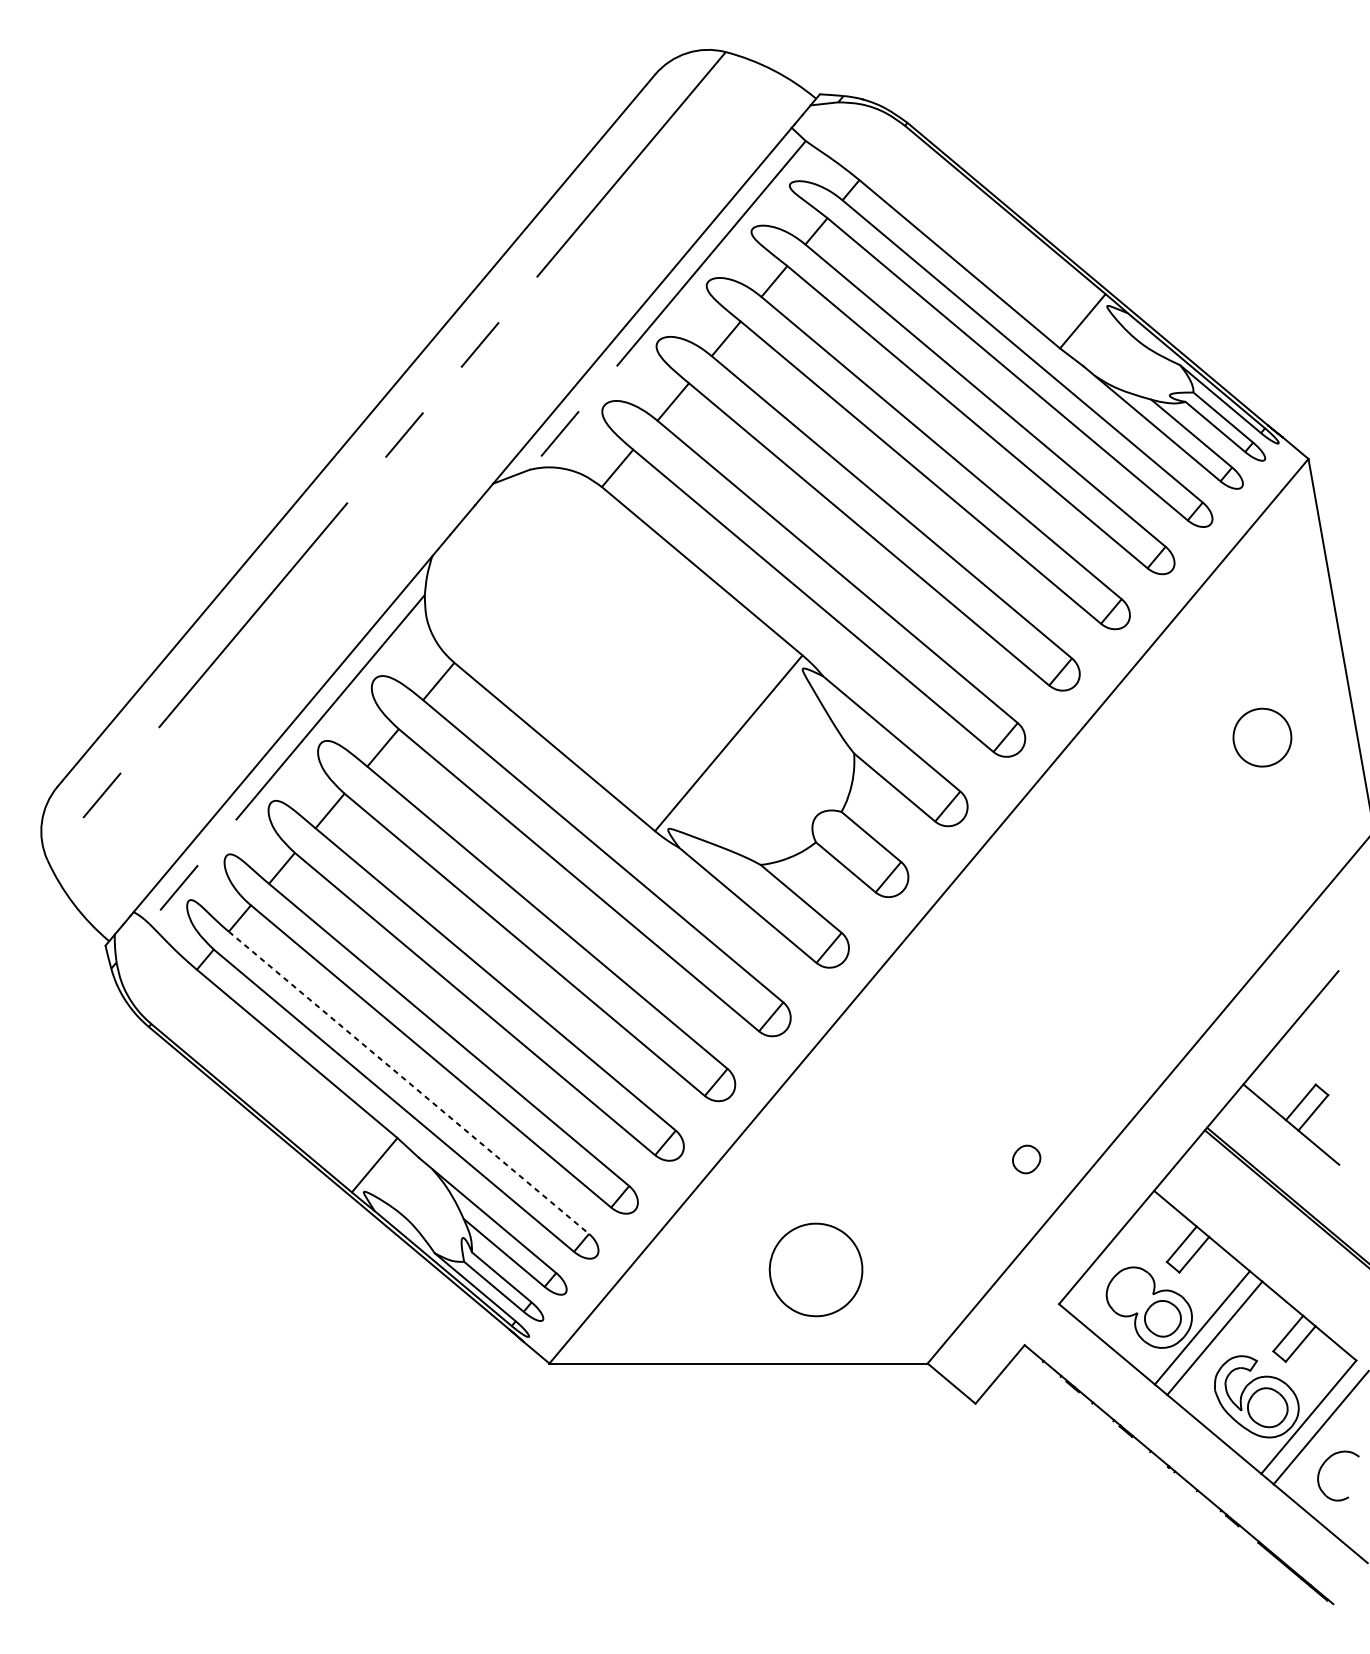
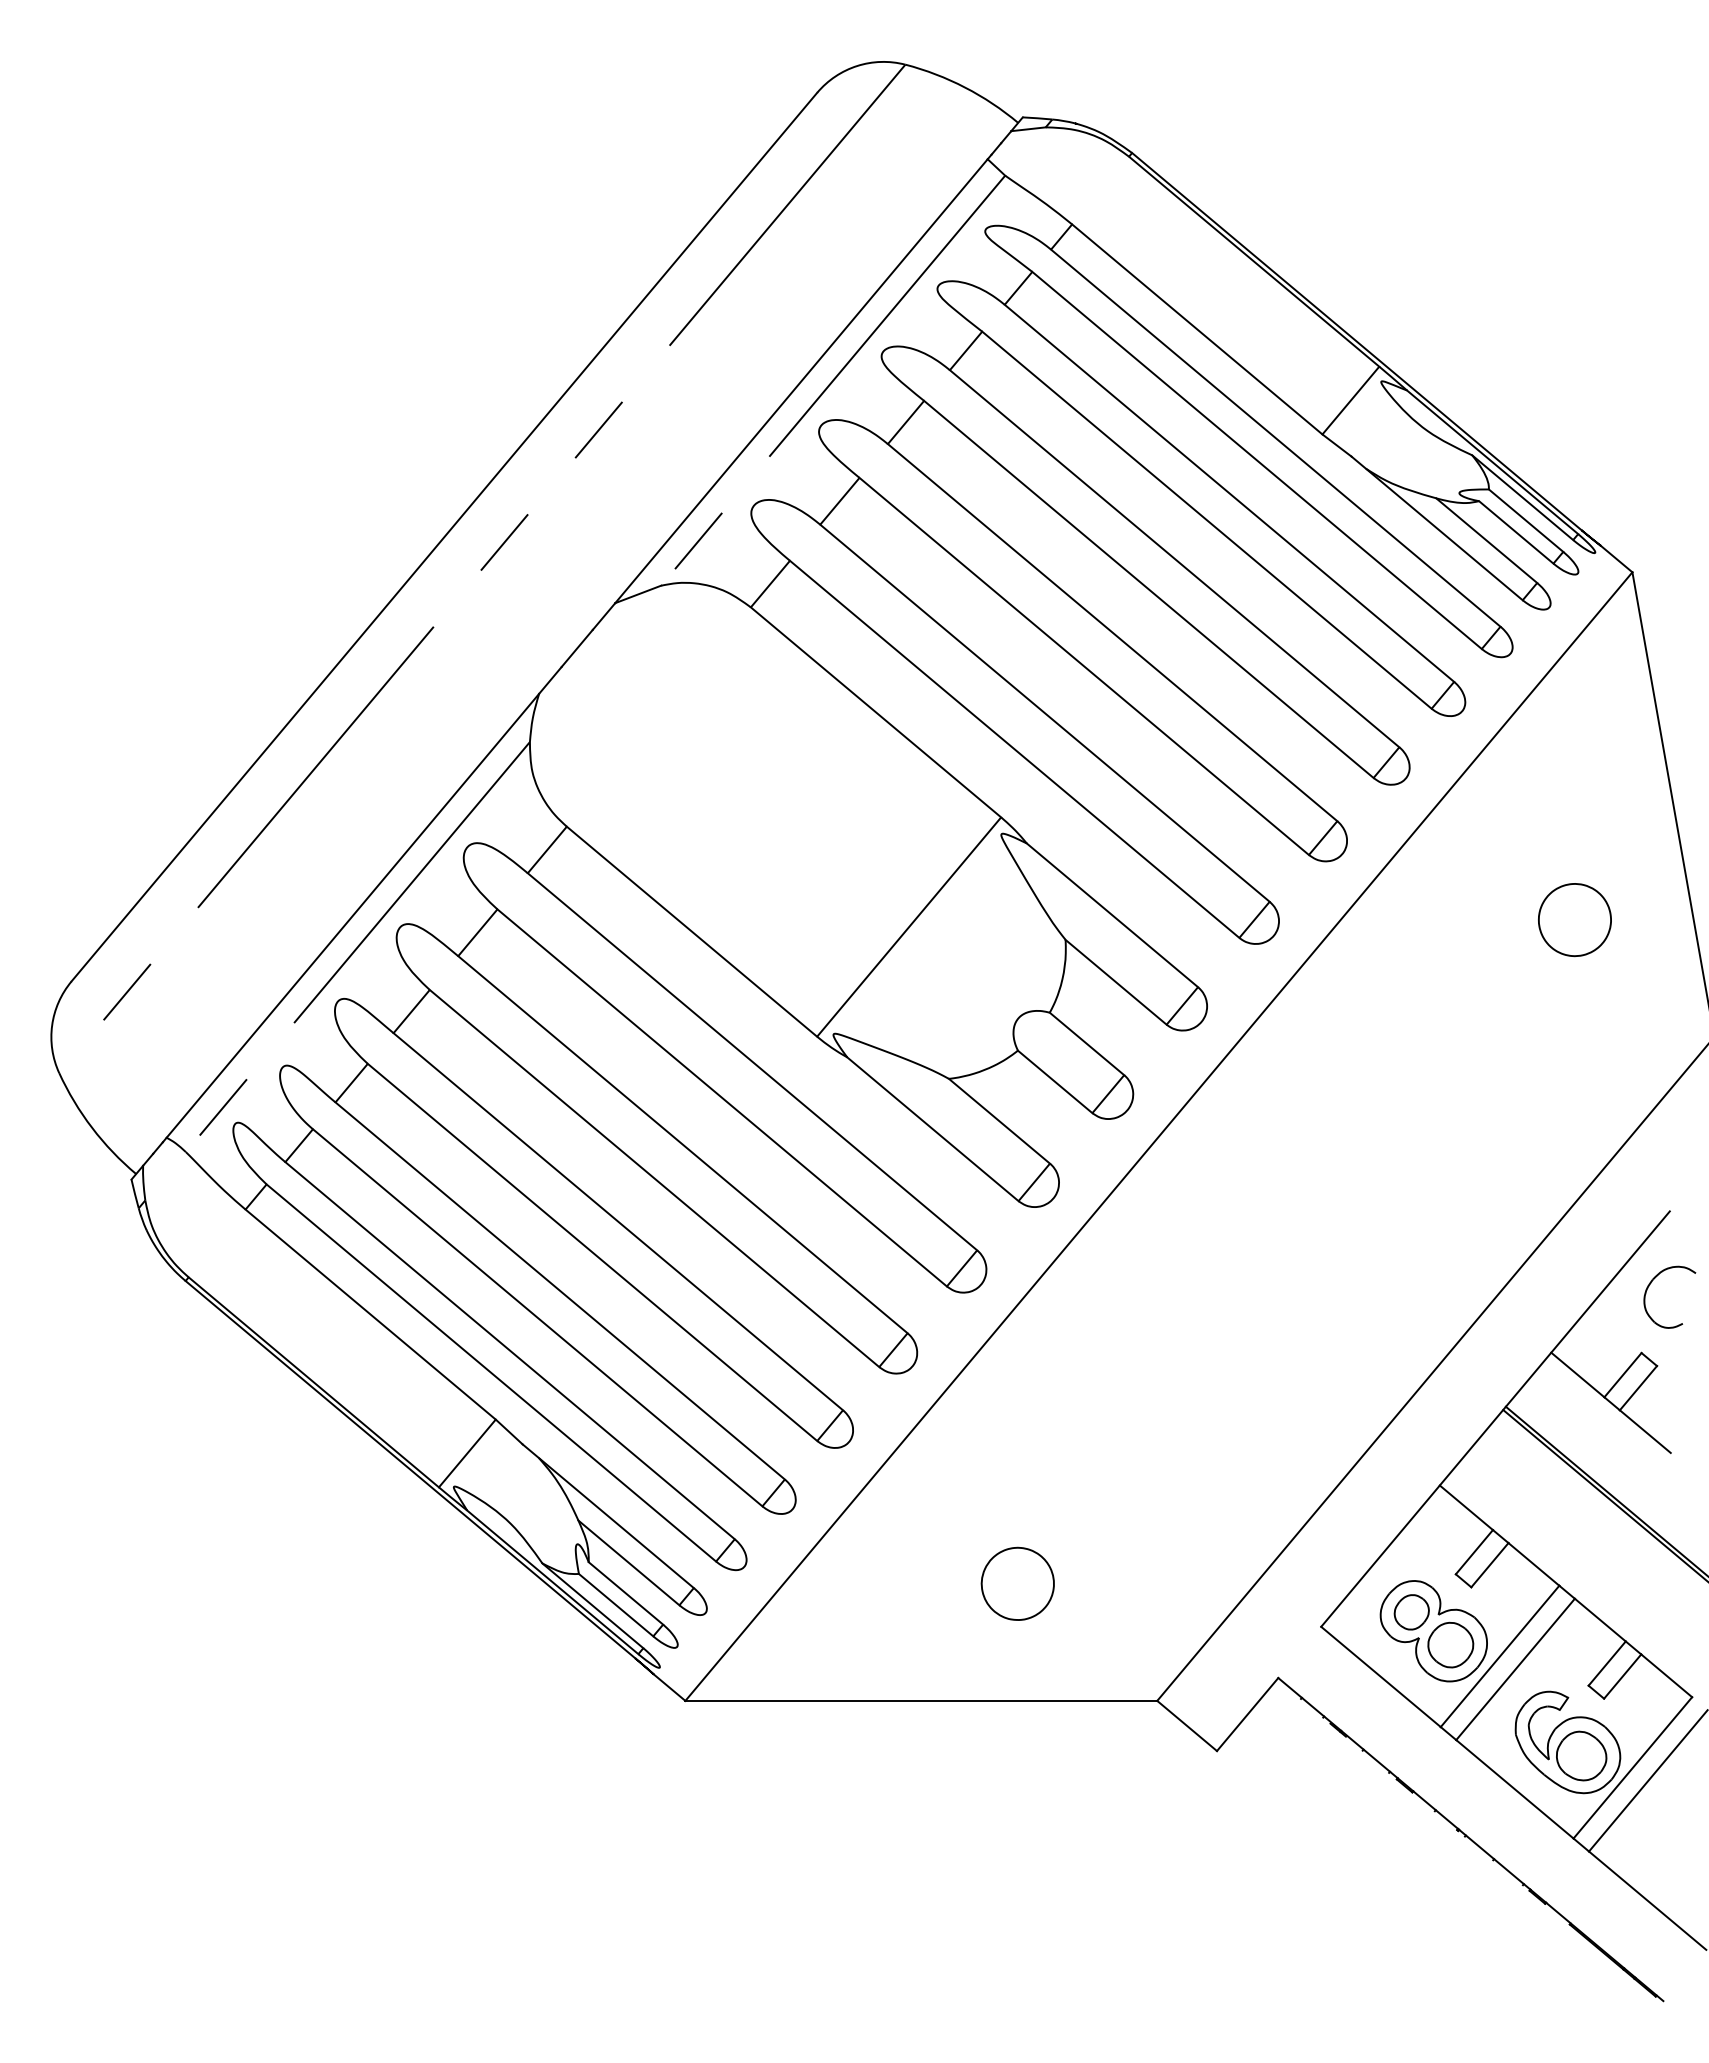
line: (409, 1083) -> (510, 1351), dashed -> solid
part: (1026, 1159) -> (1411, 1612), moved
part: (815, 1269) -> (1017, 1583), size x0.62
part: (1323, 1464) -> (1651, 1283), moved

